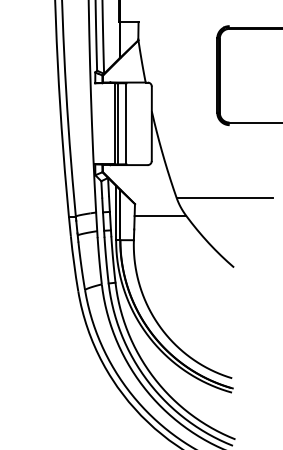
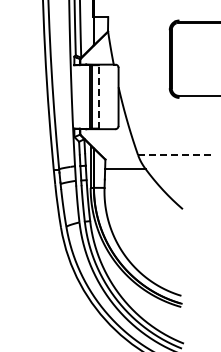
line: (126, 123) -> (98, 96), solid -> dashed
line: (225, 198) -> (176, 155), solid -> dashed

